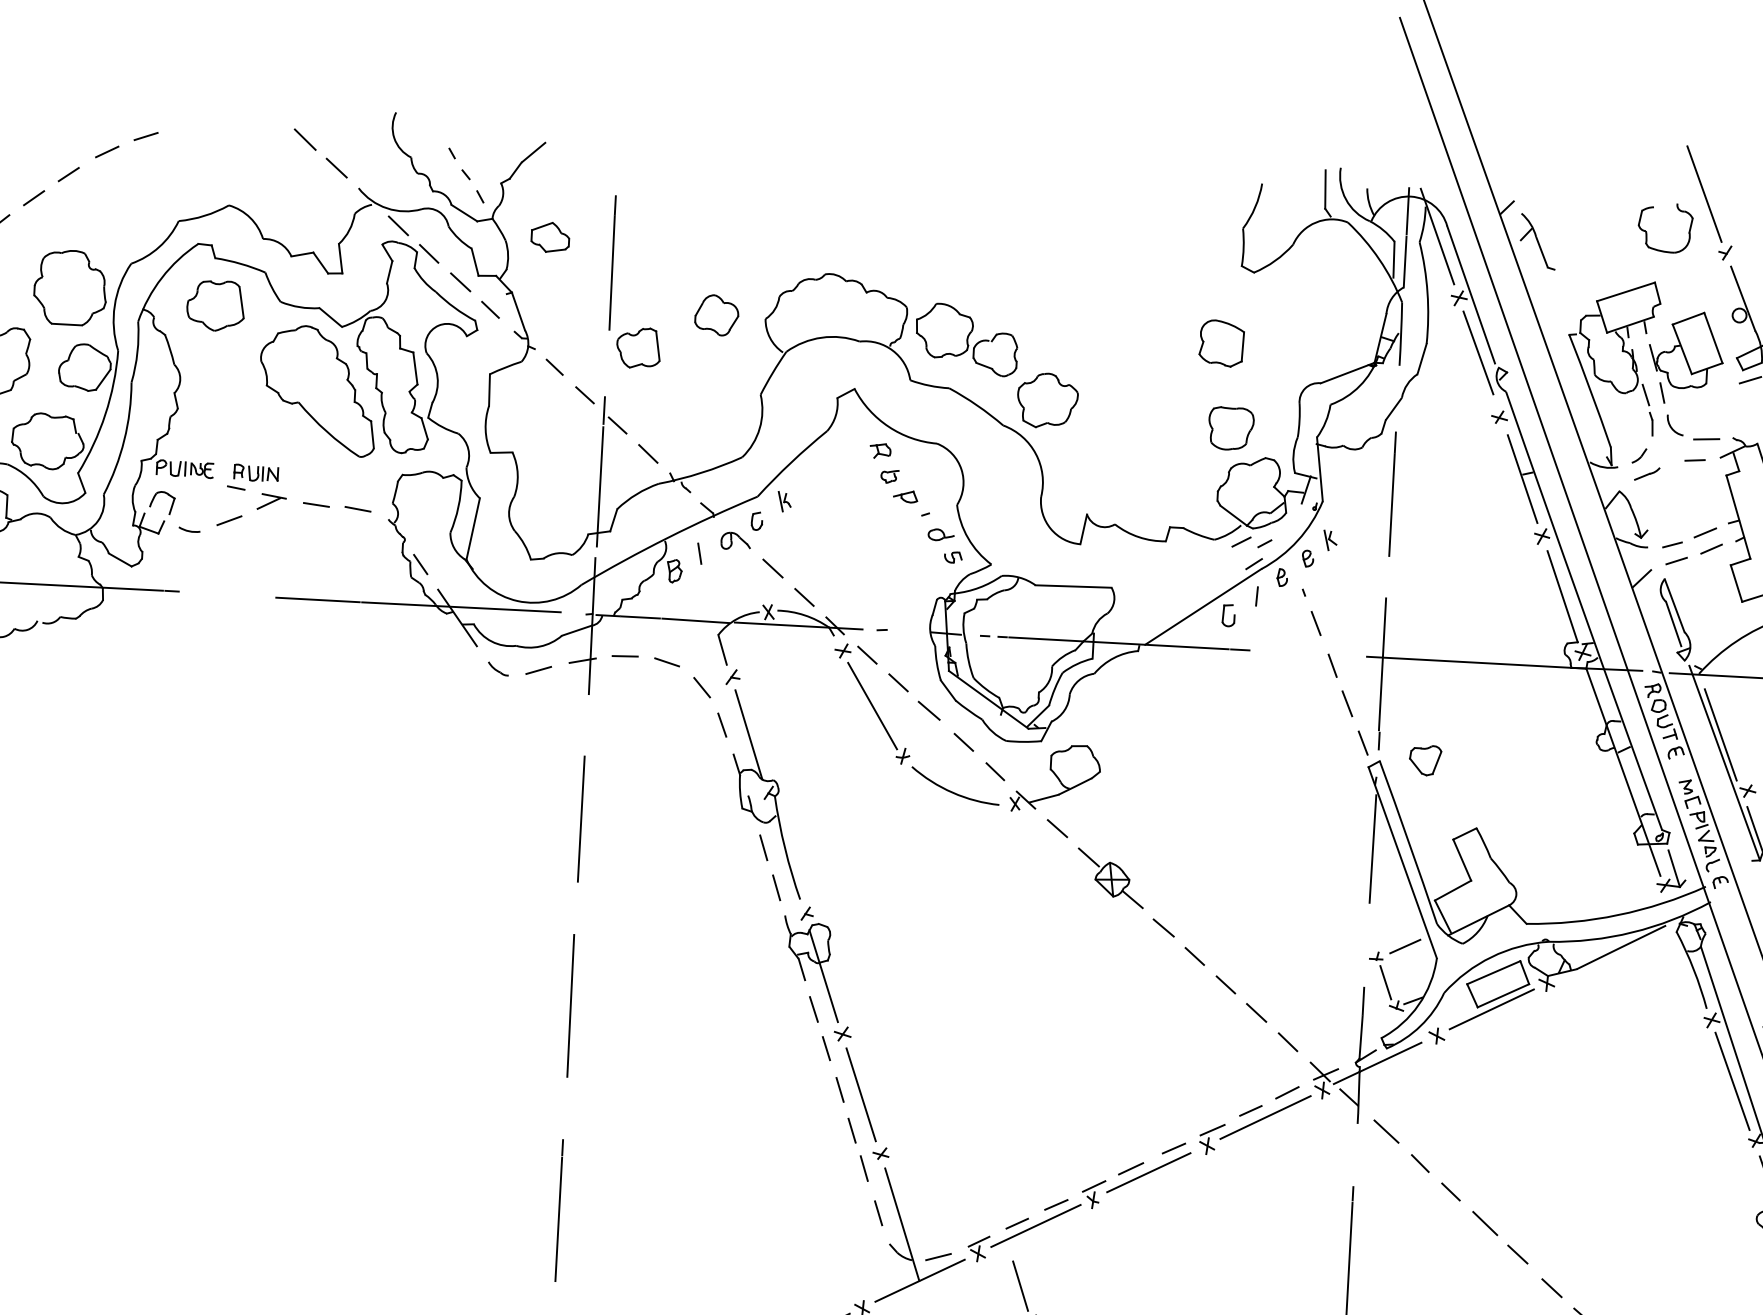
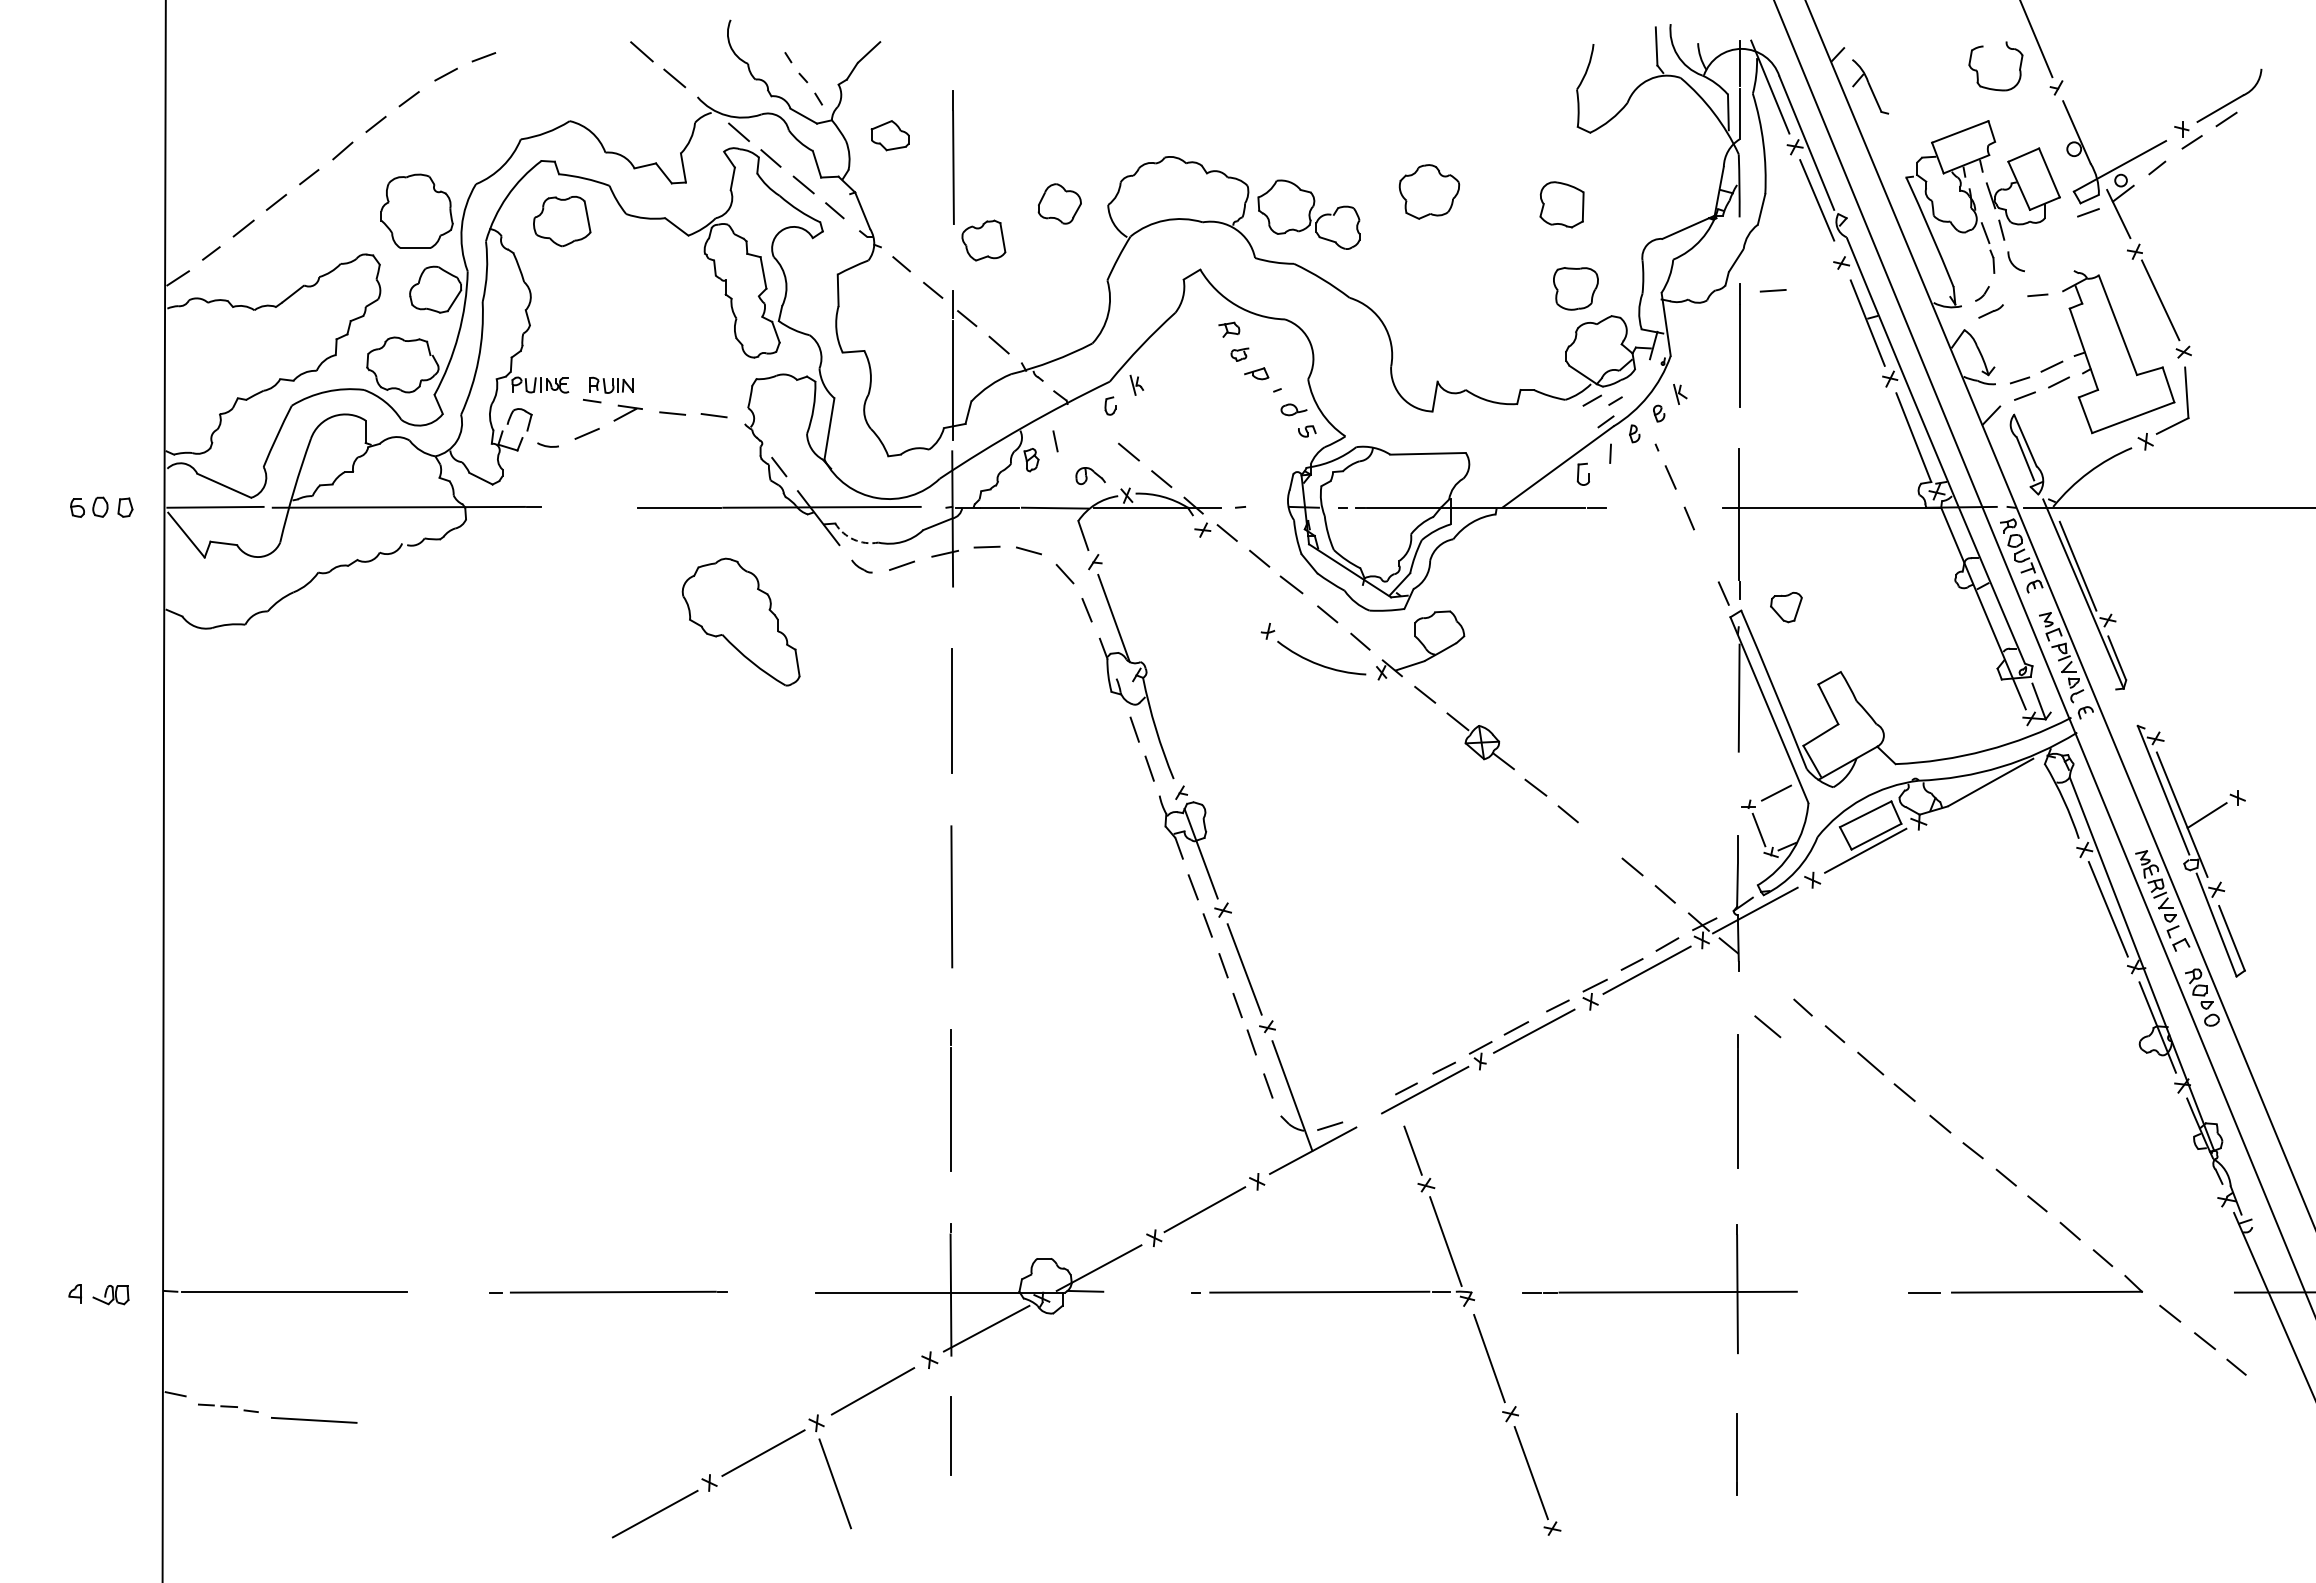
part: (317, 390) -> (740, 621), moved
part: (1047, 400) -> (1429, 191), moved
line: (1705, 438) -> (1772, 290), moved
part: (735, 540) -> (1090, 475), moved
arc: (491, 641) -> (853, 539), solid -> dashed
line: (1346, 703) -> (1705, 555), removed
line: (871, 705) -> (1234, 582), removed
line: (1225, 984) -> (1600, 840), removed
line: (1386, 1131) -> (1767, 1026), moved
part: (978, 1248) -> (1369, 1115), removed

